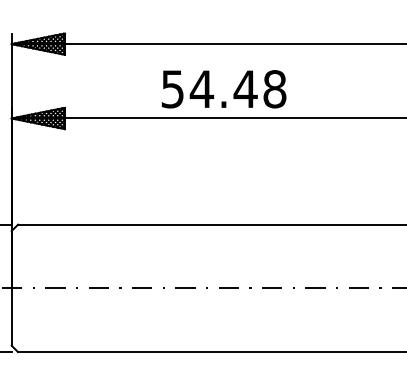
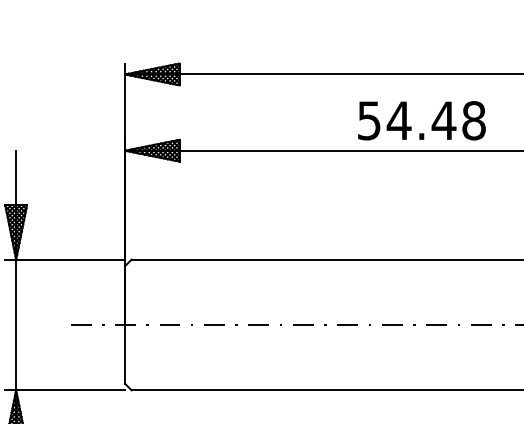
text: (223, 89) -> (421, 120), moved

